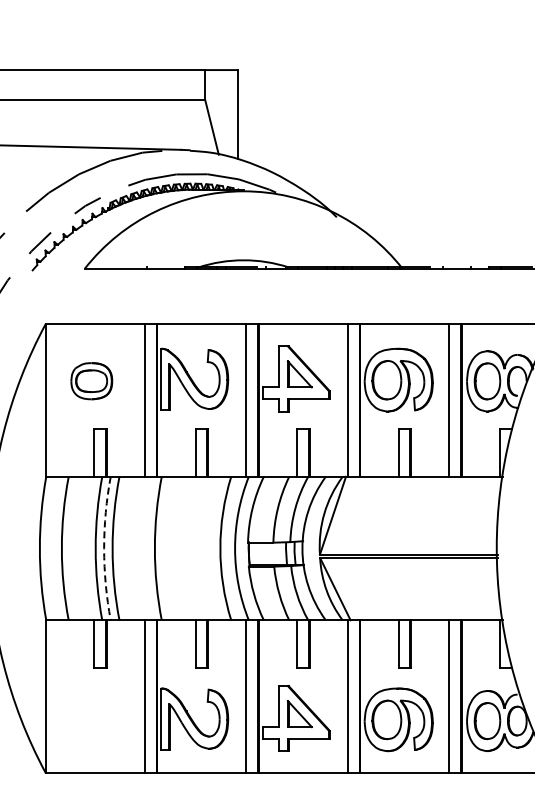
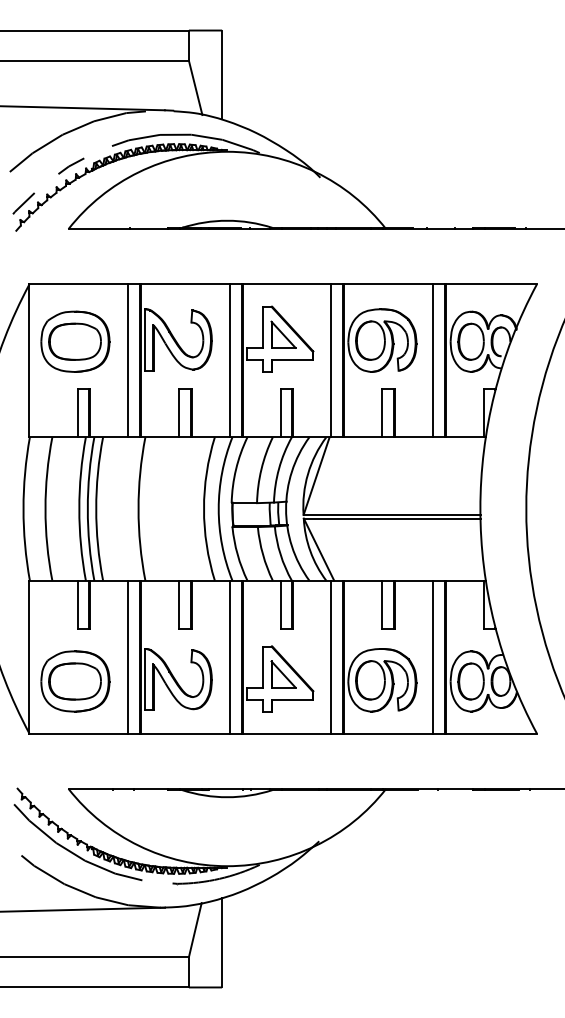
part: (91, 381) -> (75, 341), size x1.67
arc: (103, 548) -> (87, 508), dashed -> solid
part: (91, 721) -> (75, 681), added

